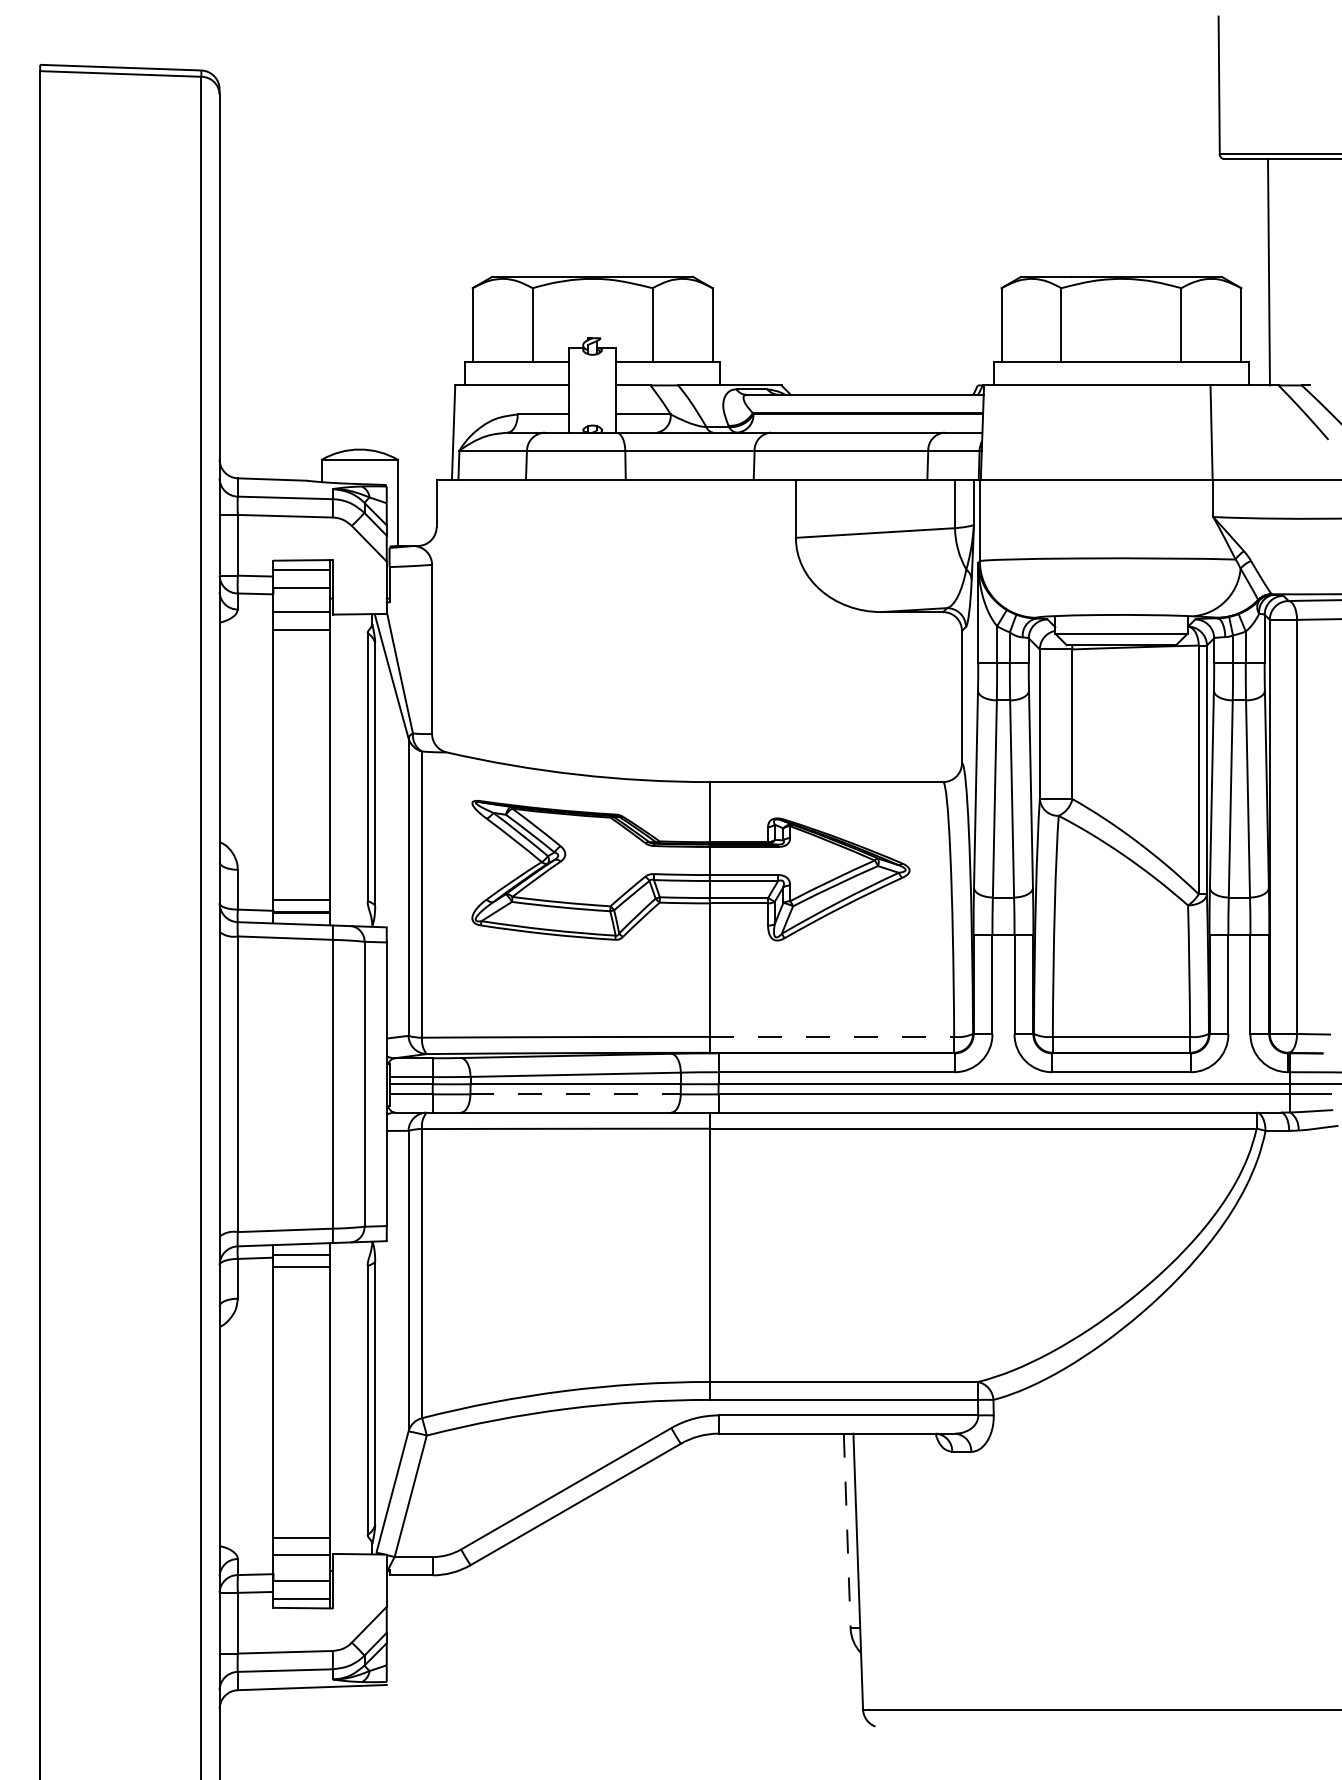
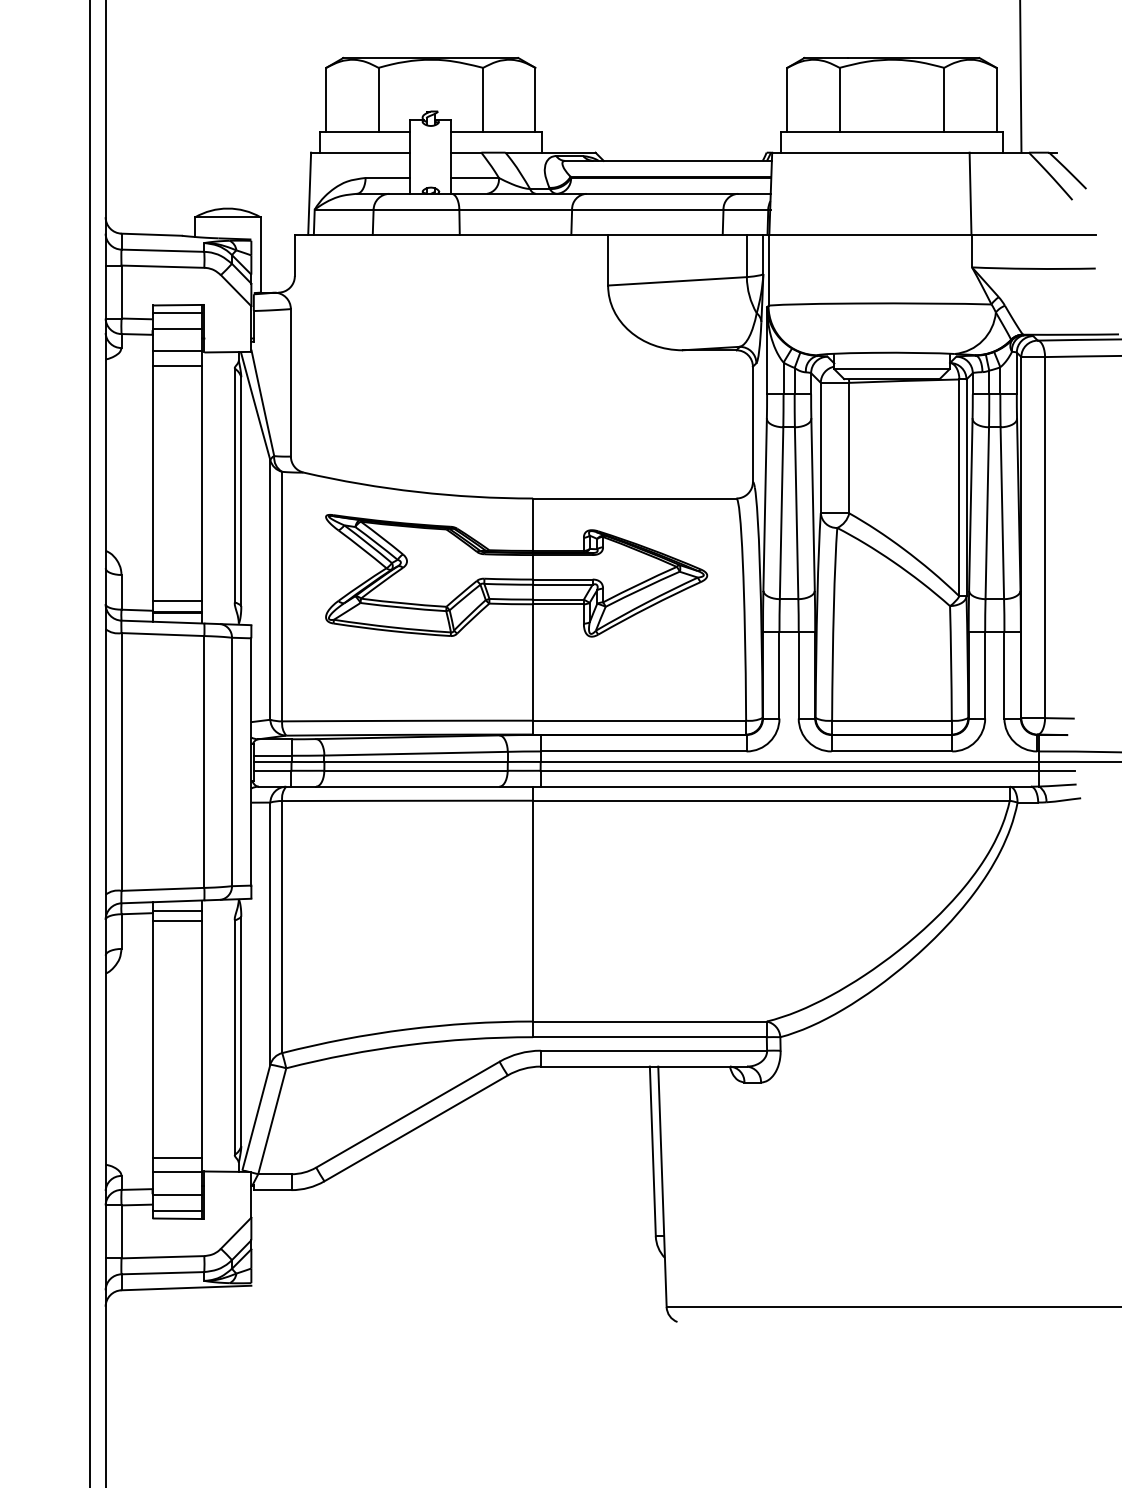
line: (832, 1036) -> (640, 720), dashed -> solid
line: (576, 1094) -> (416, 770), dashed -> solid
line: (847, 1531) -> (653, 1151), dashed -> solid

